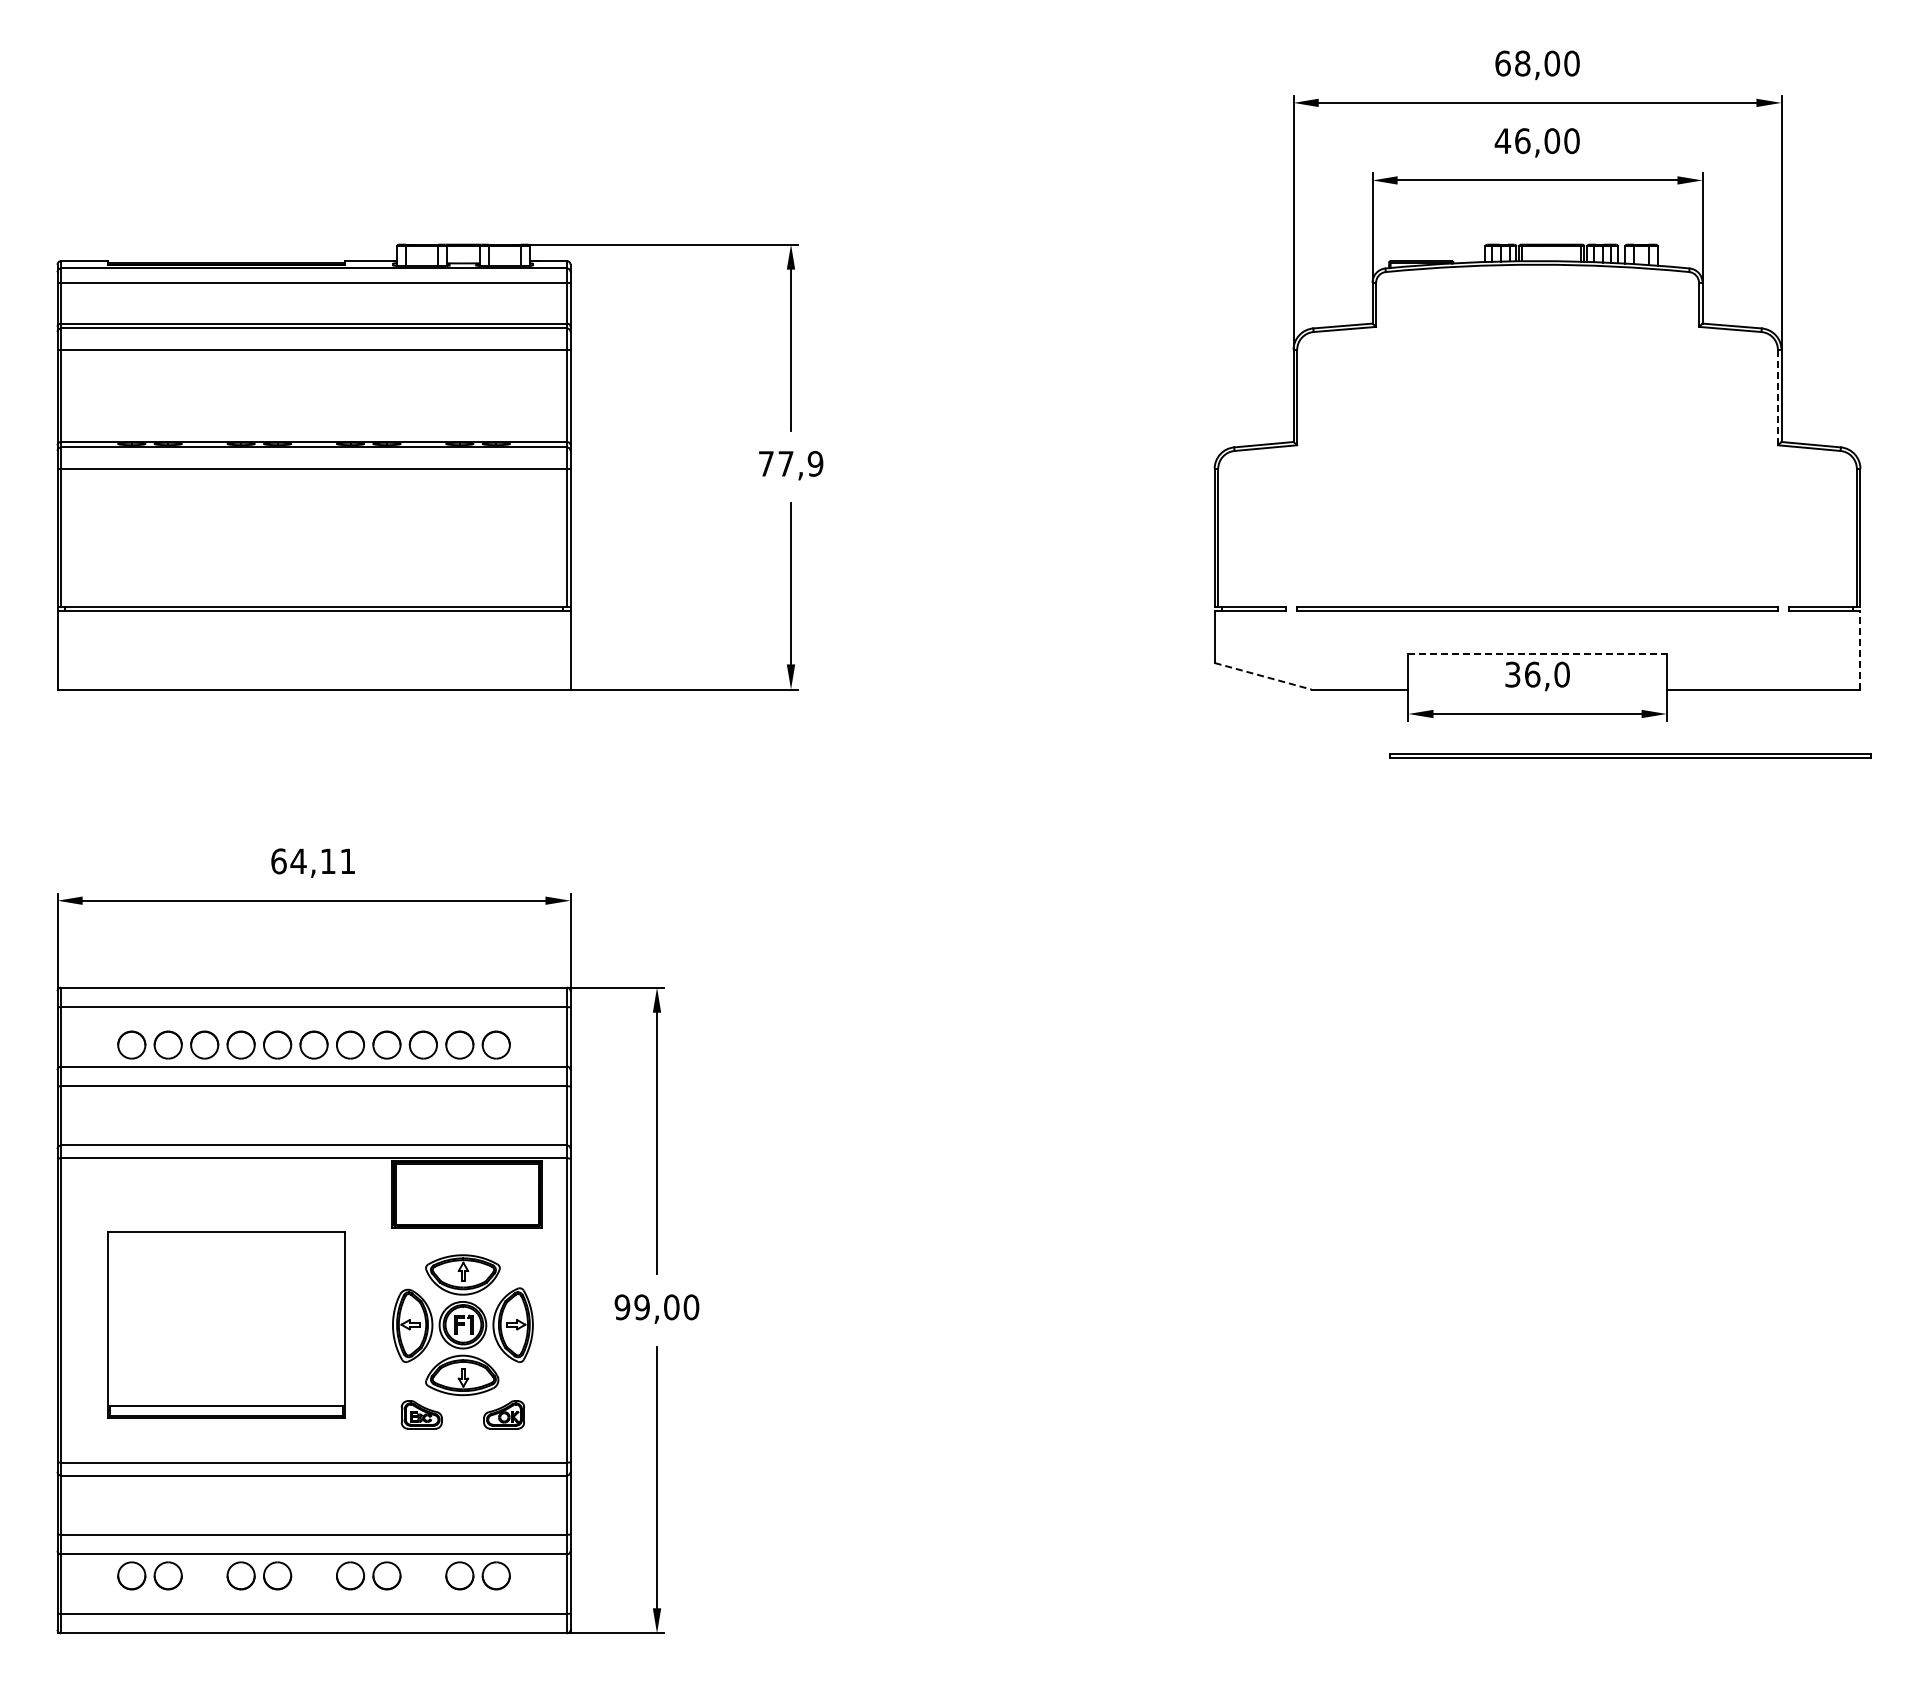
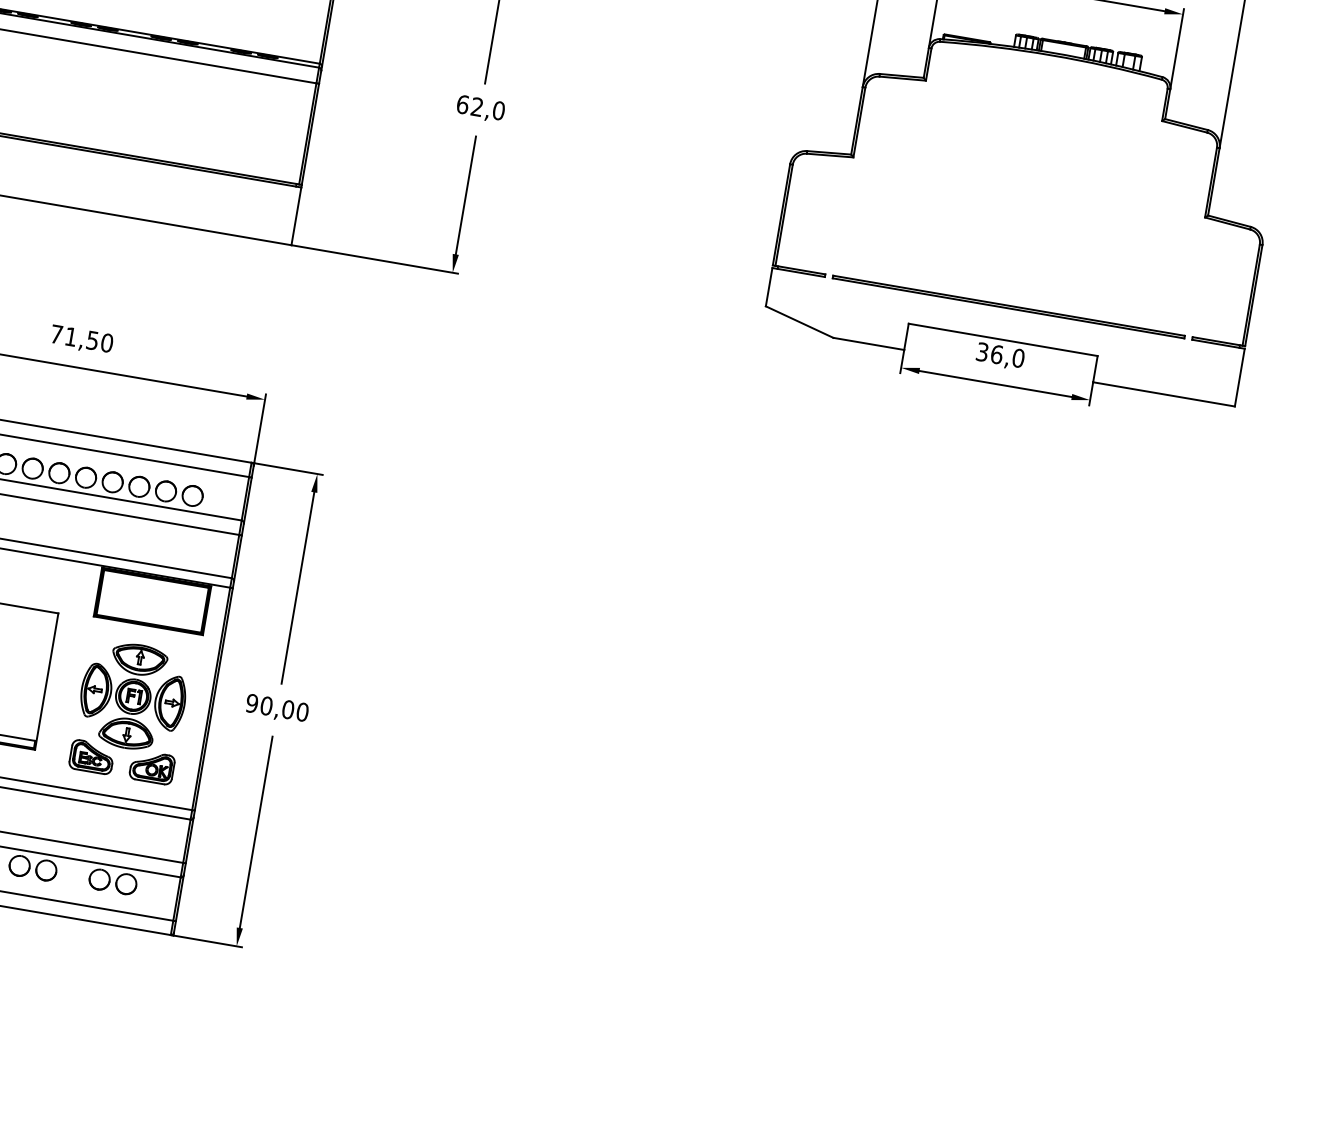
line: (1777, 397) -> (1210, 182), dashed -> solid
text: (790, 463) -> (480, 107), 77,9 -> 62,0
line: (1860, 649) -> (1239, 377), dashed -> solid
line: (1538, 653) -> (1003, 339), dashed -> solid
line: (1263, 676) -> (799, 322), dashed -> solid
part: (1630, 755) -> (1058, 425), removed
text: (313, 861) -> (81, 338), 64,11 -> 71,50
text: (641, 1307) -> (266, 706), 99,00 -> 90,00
part: (421, 1414) -> (91, 756), size x1.43
part: (503, 1414) -> (151, 767), size x1.43

